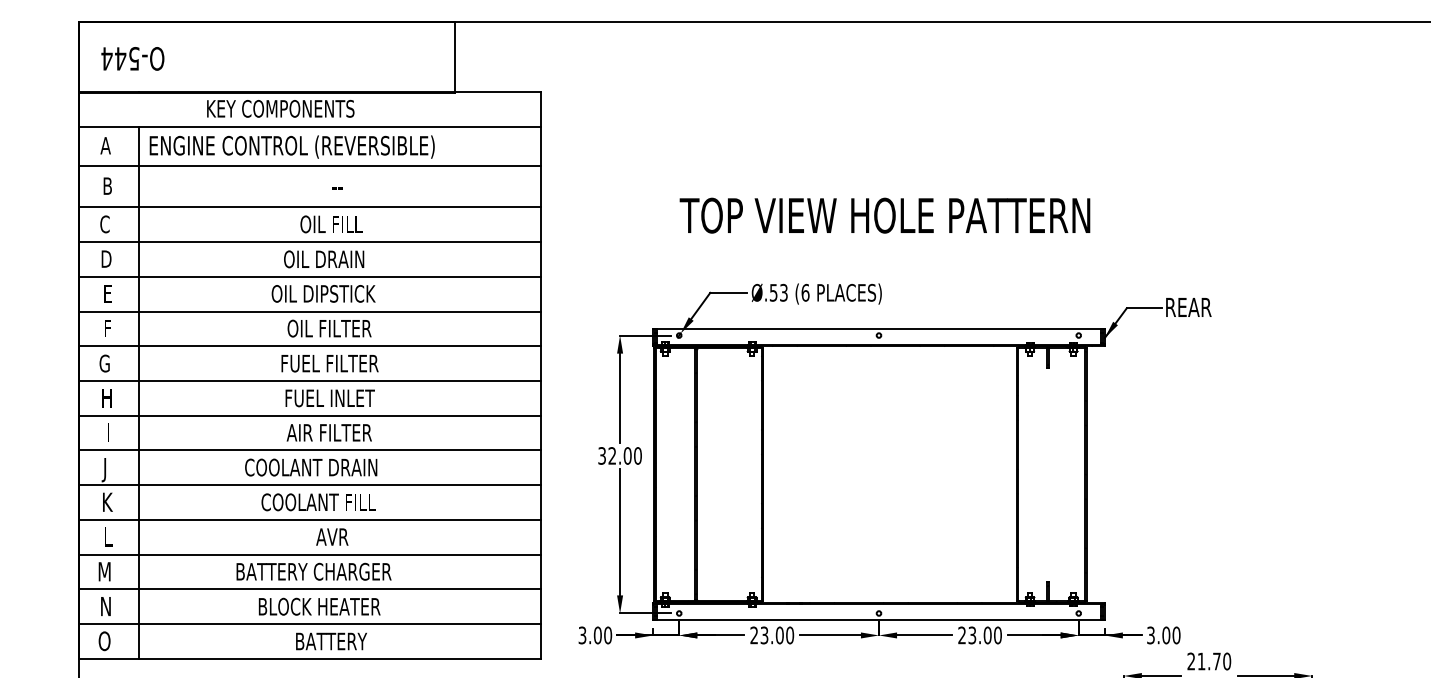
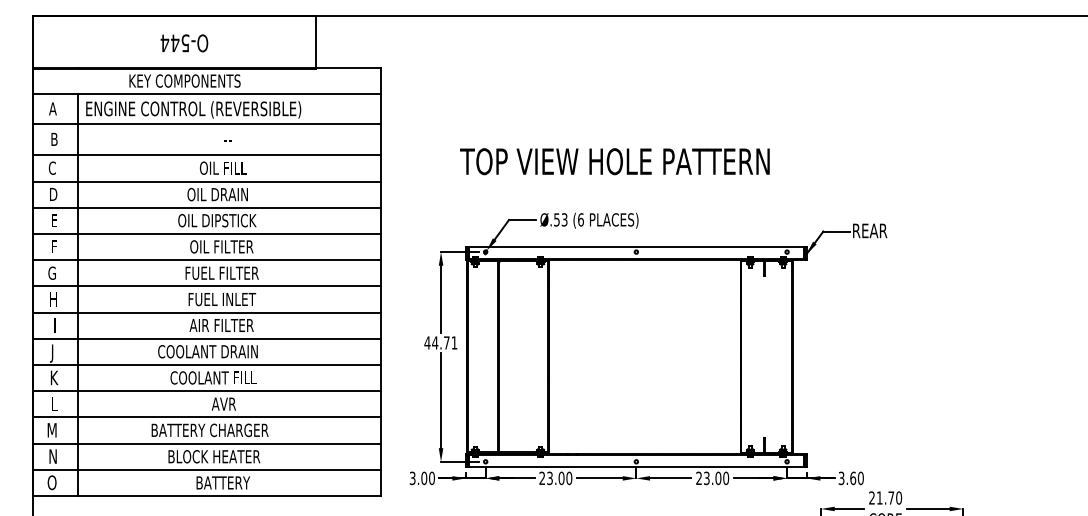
text: (132, 59) -> (184, 43), moved
text: (884, 215) -> (614, 161), moved
text: (619, 455) -> (440, 342), 32.00 -> 44.71
text: (1166, 634) -> (853, 477), 3.00 -> 3.60

